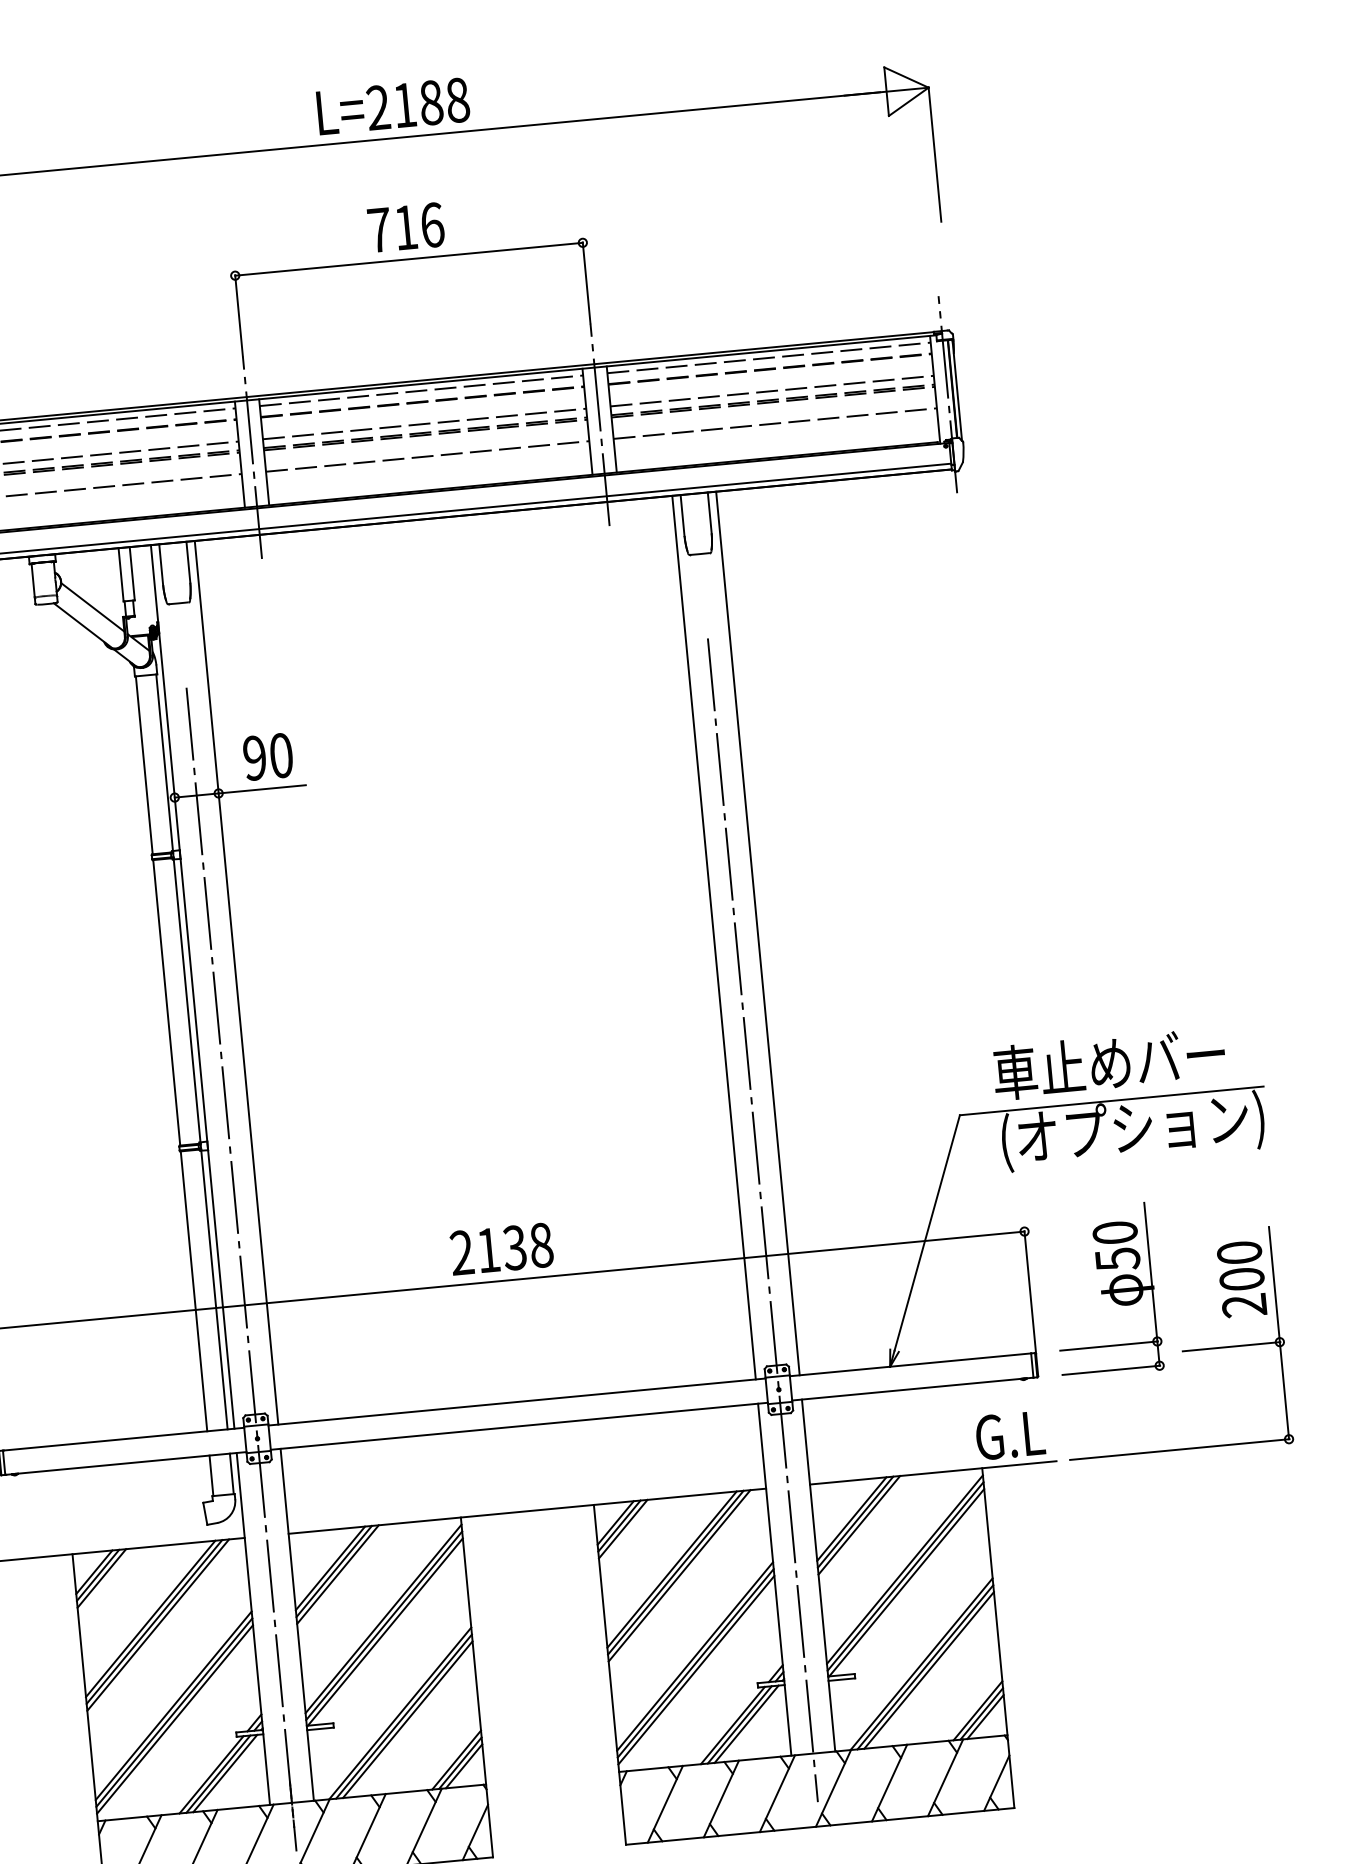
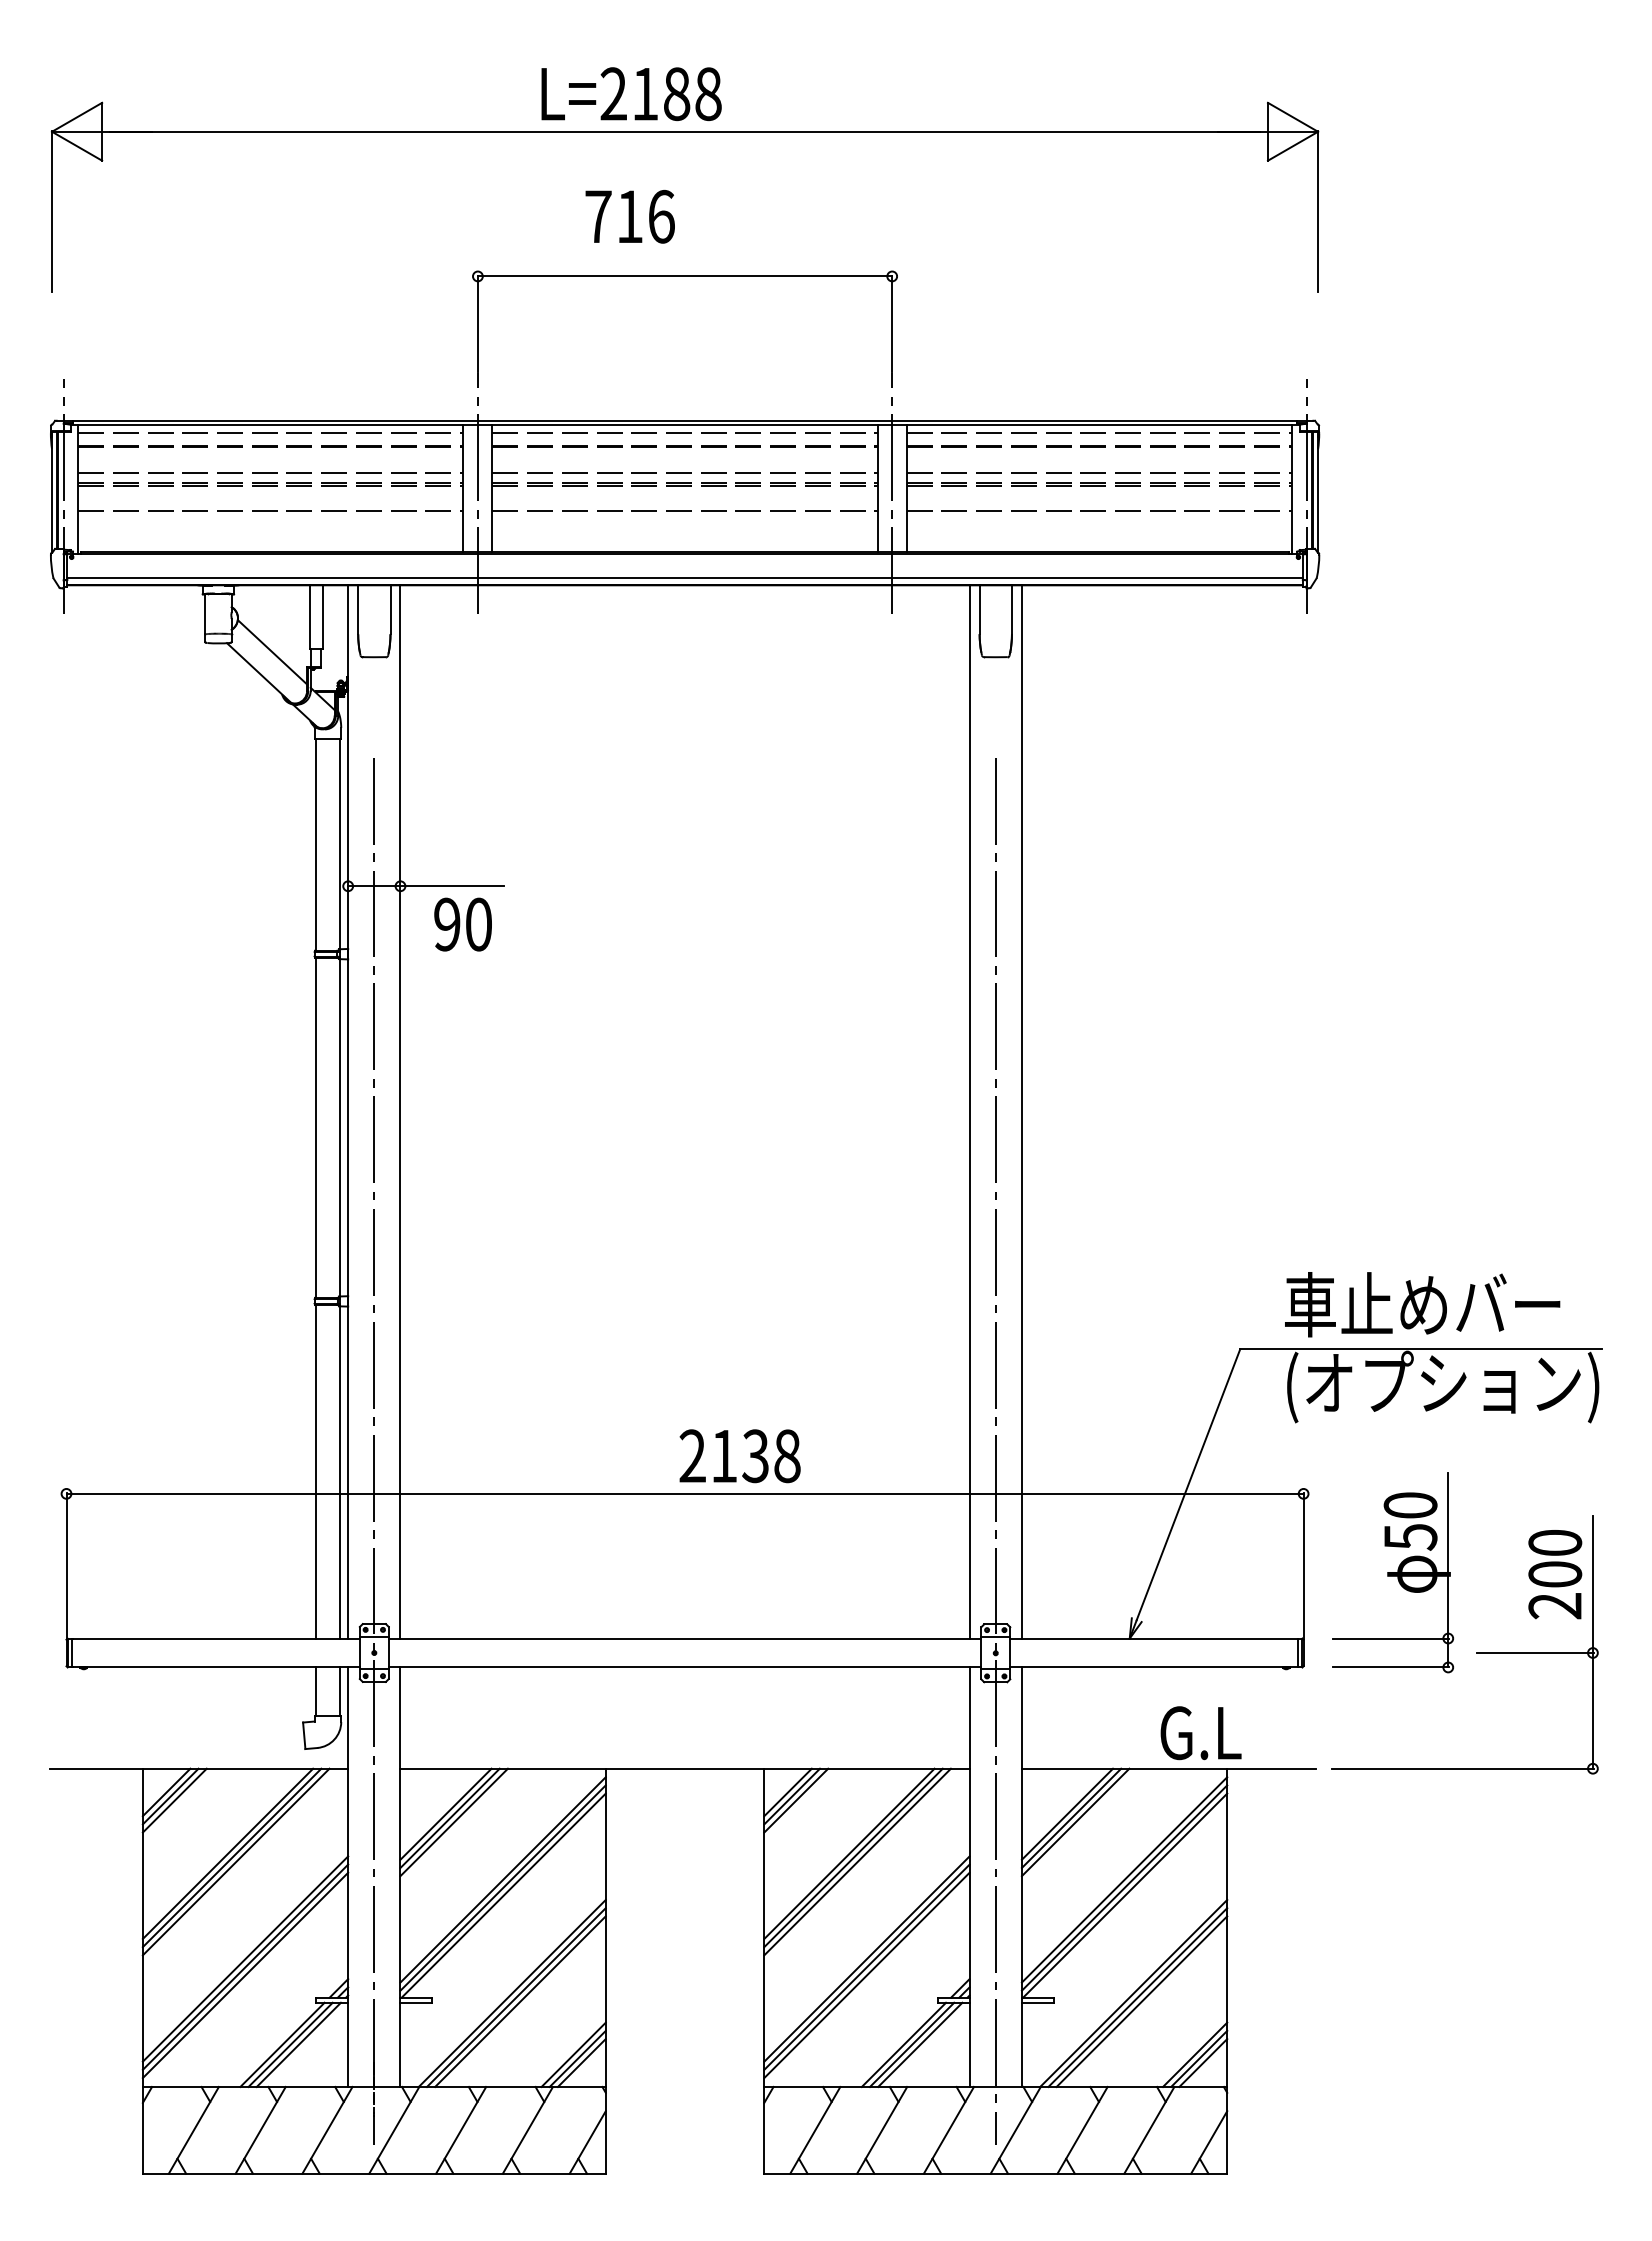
text: (393, 106) -> (631, 94), moved
text: (405, 227) -> (629, 216), moved
text: (267, 756) -> (462, 924), moved
text: (501, 1249) -> (739, 1456), moved
text: (1009, 1435) -> (1200, 1733), moved

